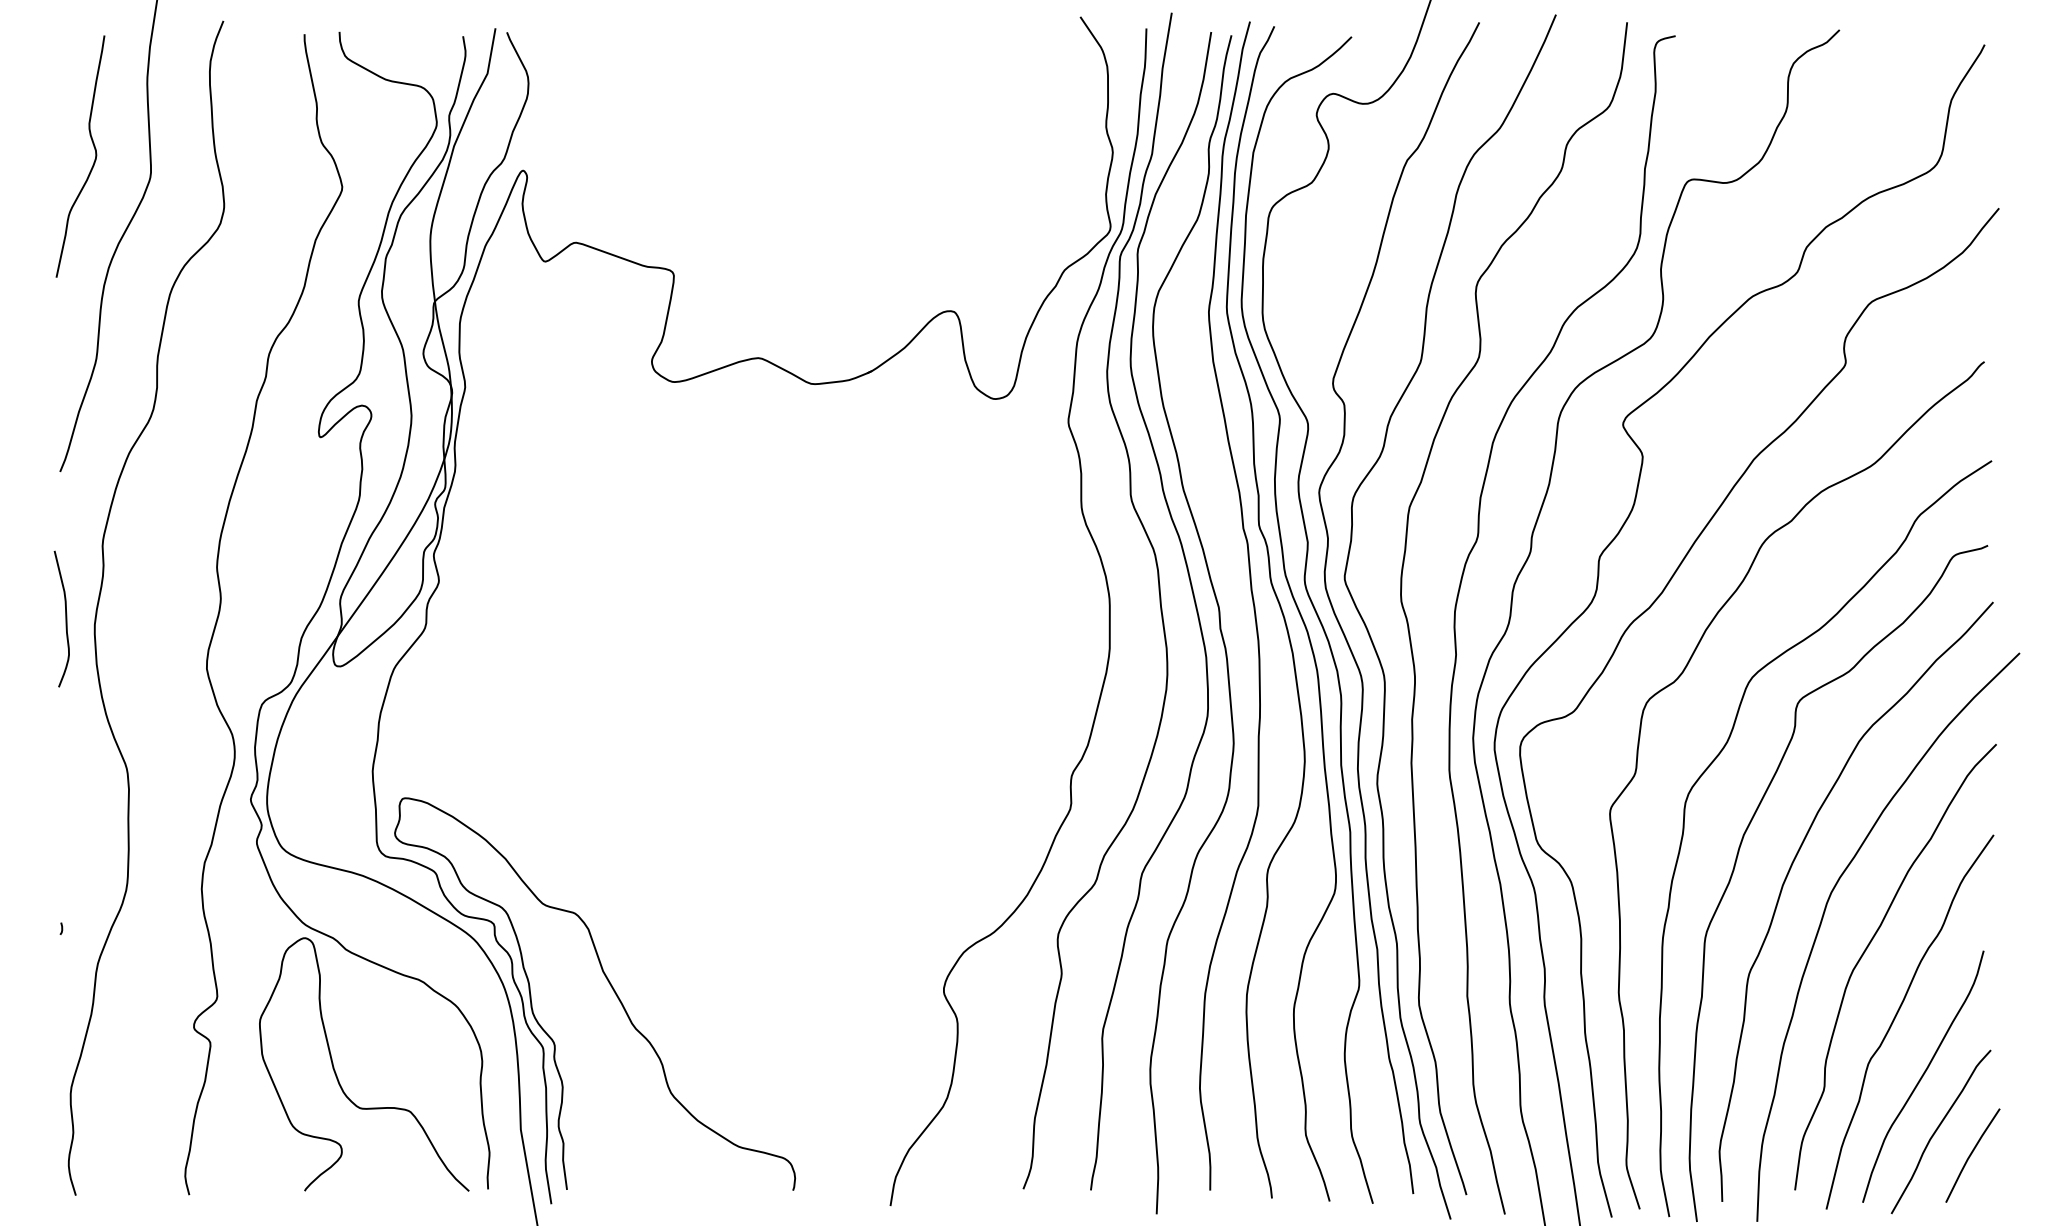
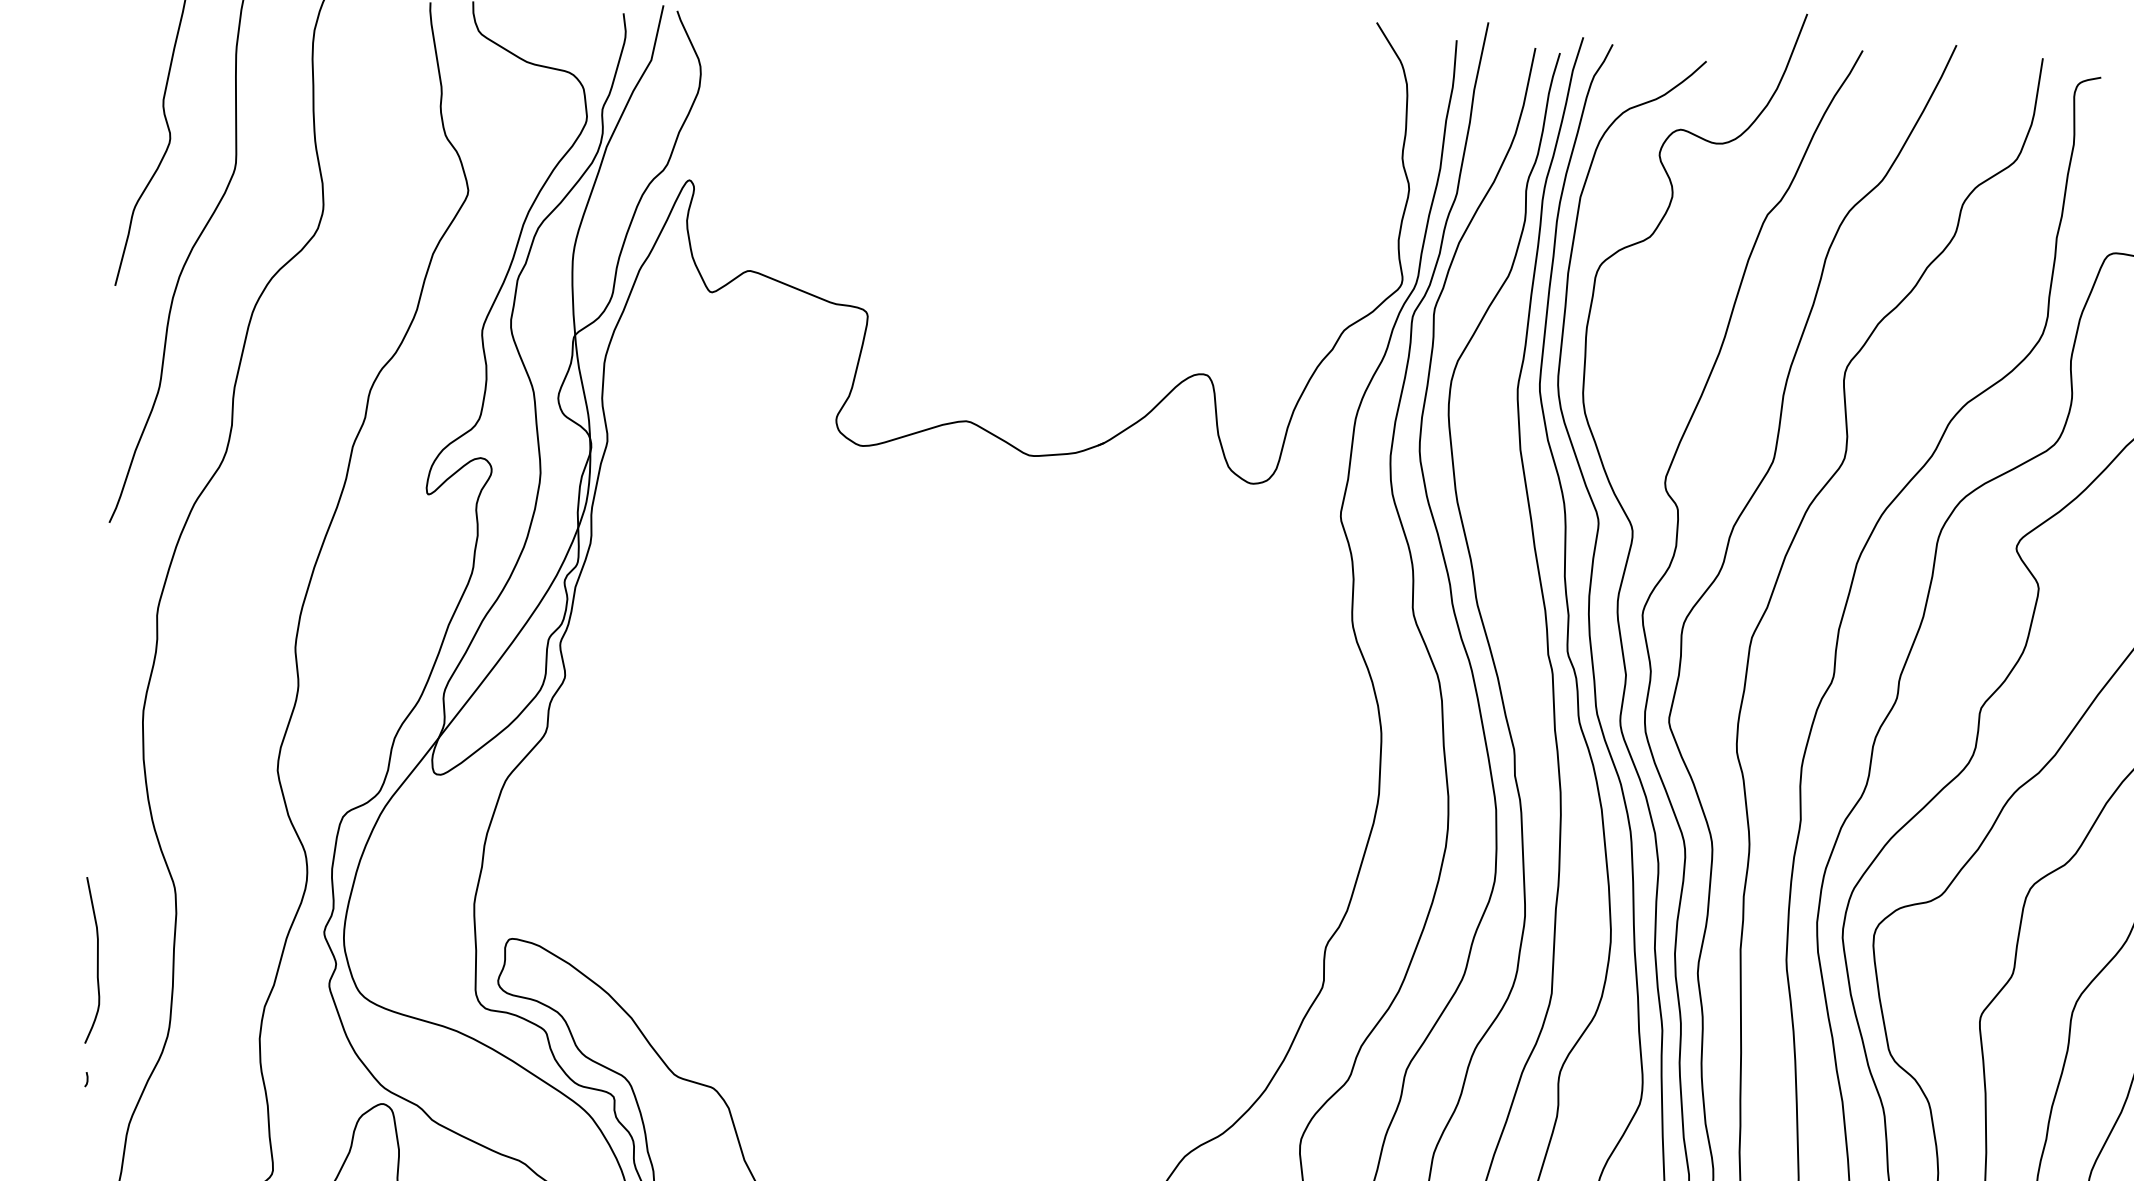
curve: (65, 618) -> (96, 960), moved

